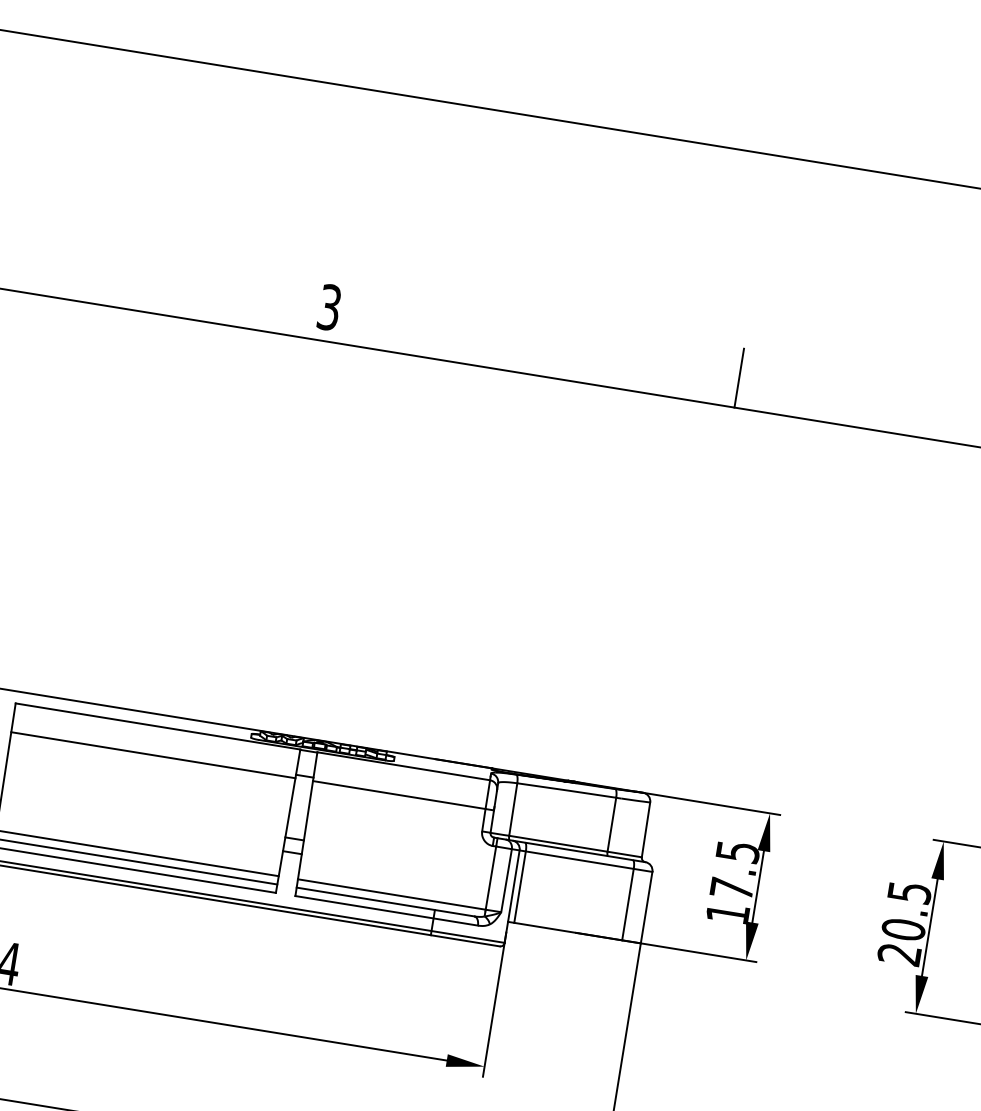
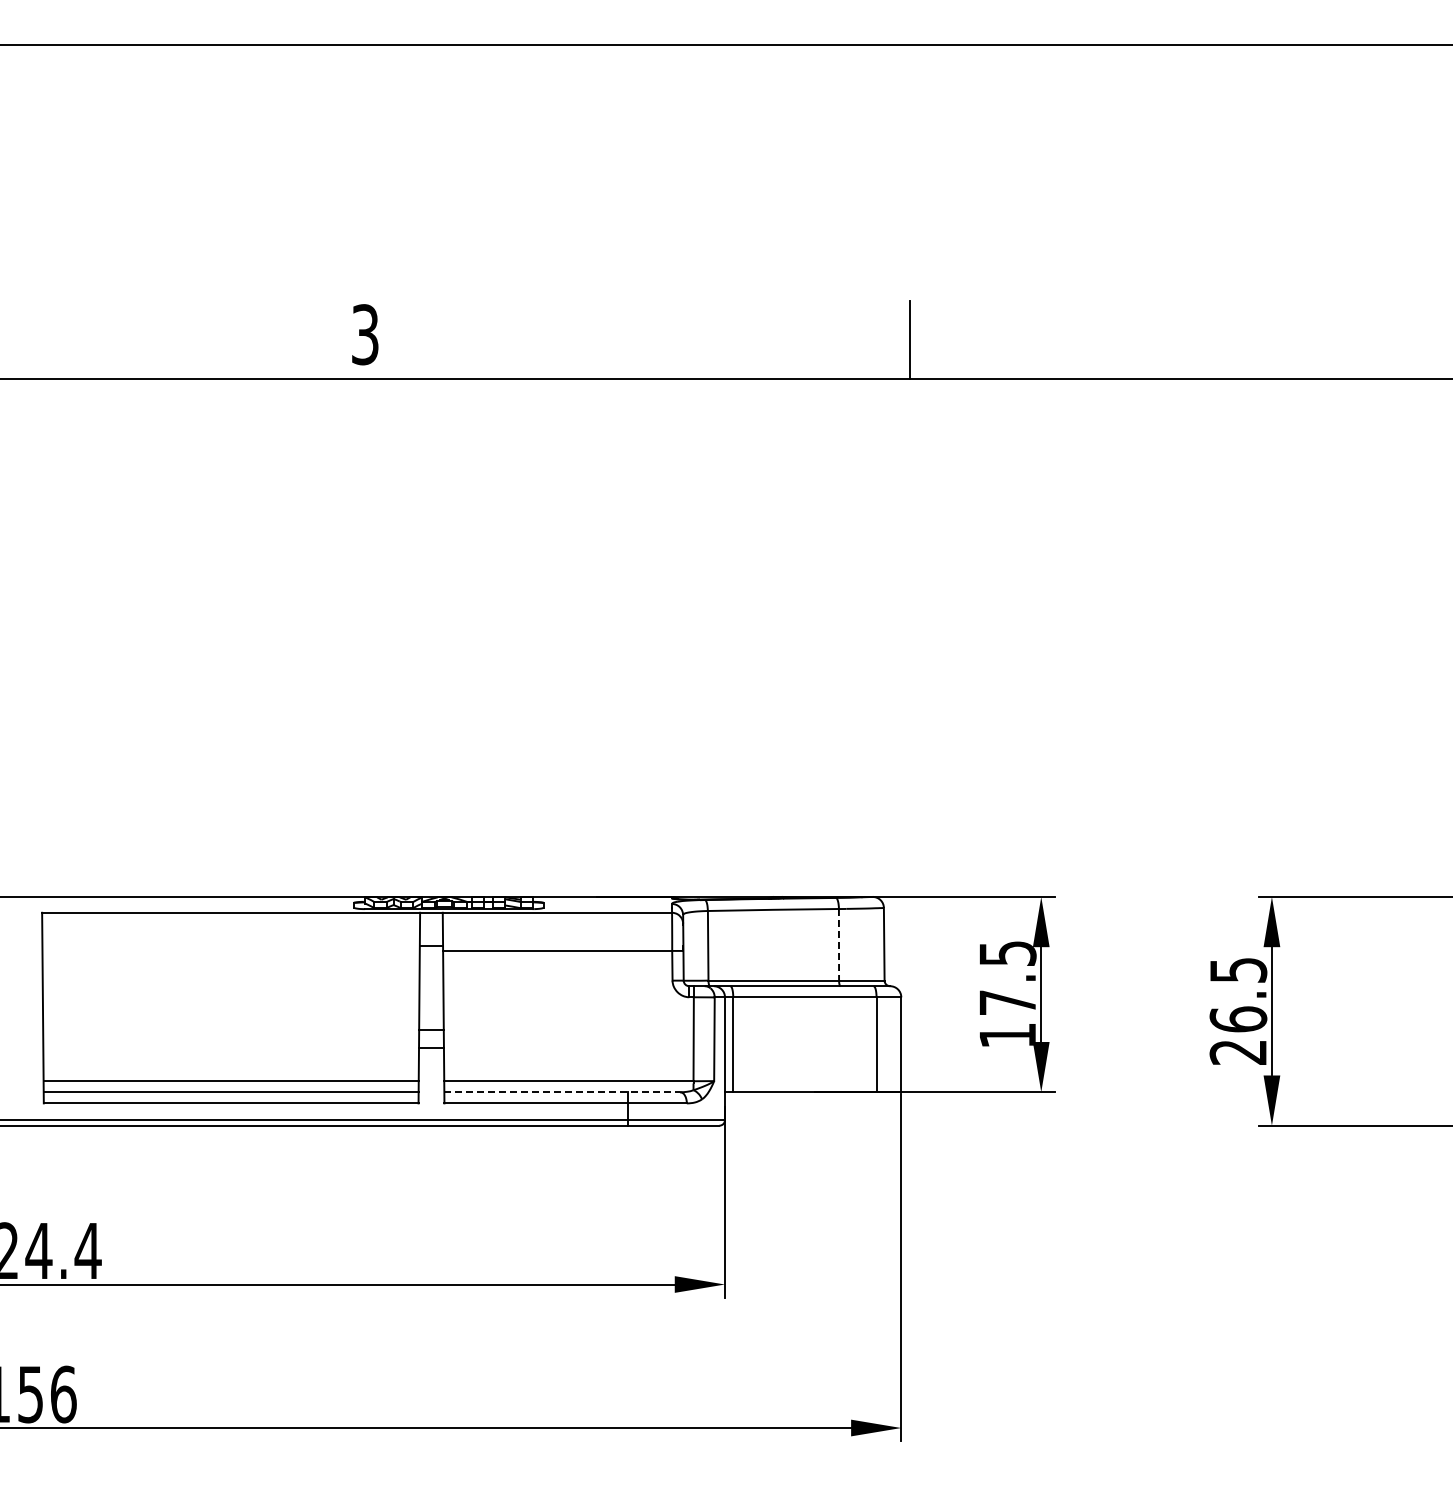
line: (152, 754) -> (230, 950), removed
line: (611, 824) -> (838, 944), solid -> dashed
line: (385, 902) -> (562, 1092), solid -> dashed
text: (903, 929) -> (1238, 1019), 20.5 -> 26.5

